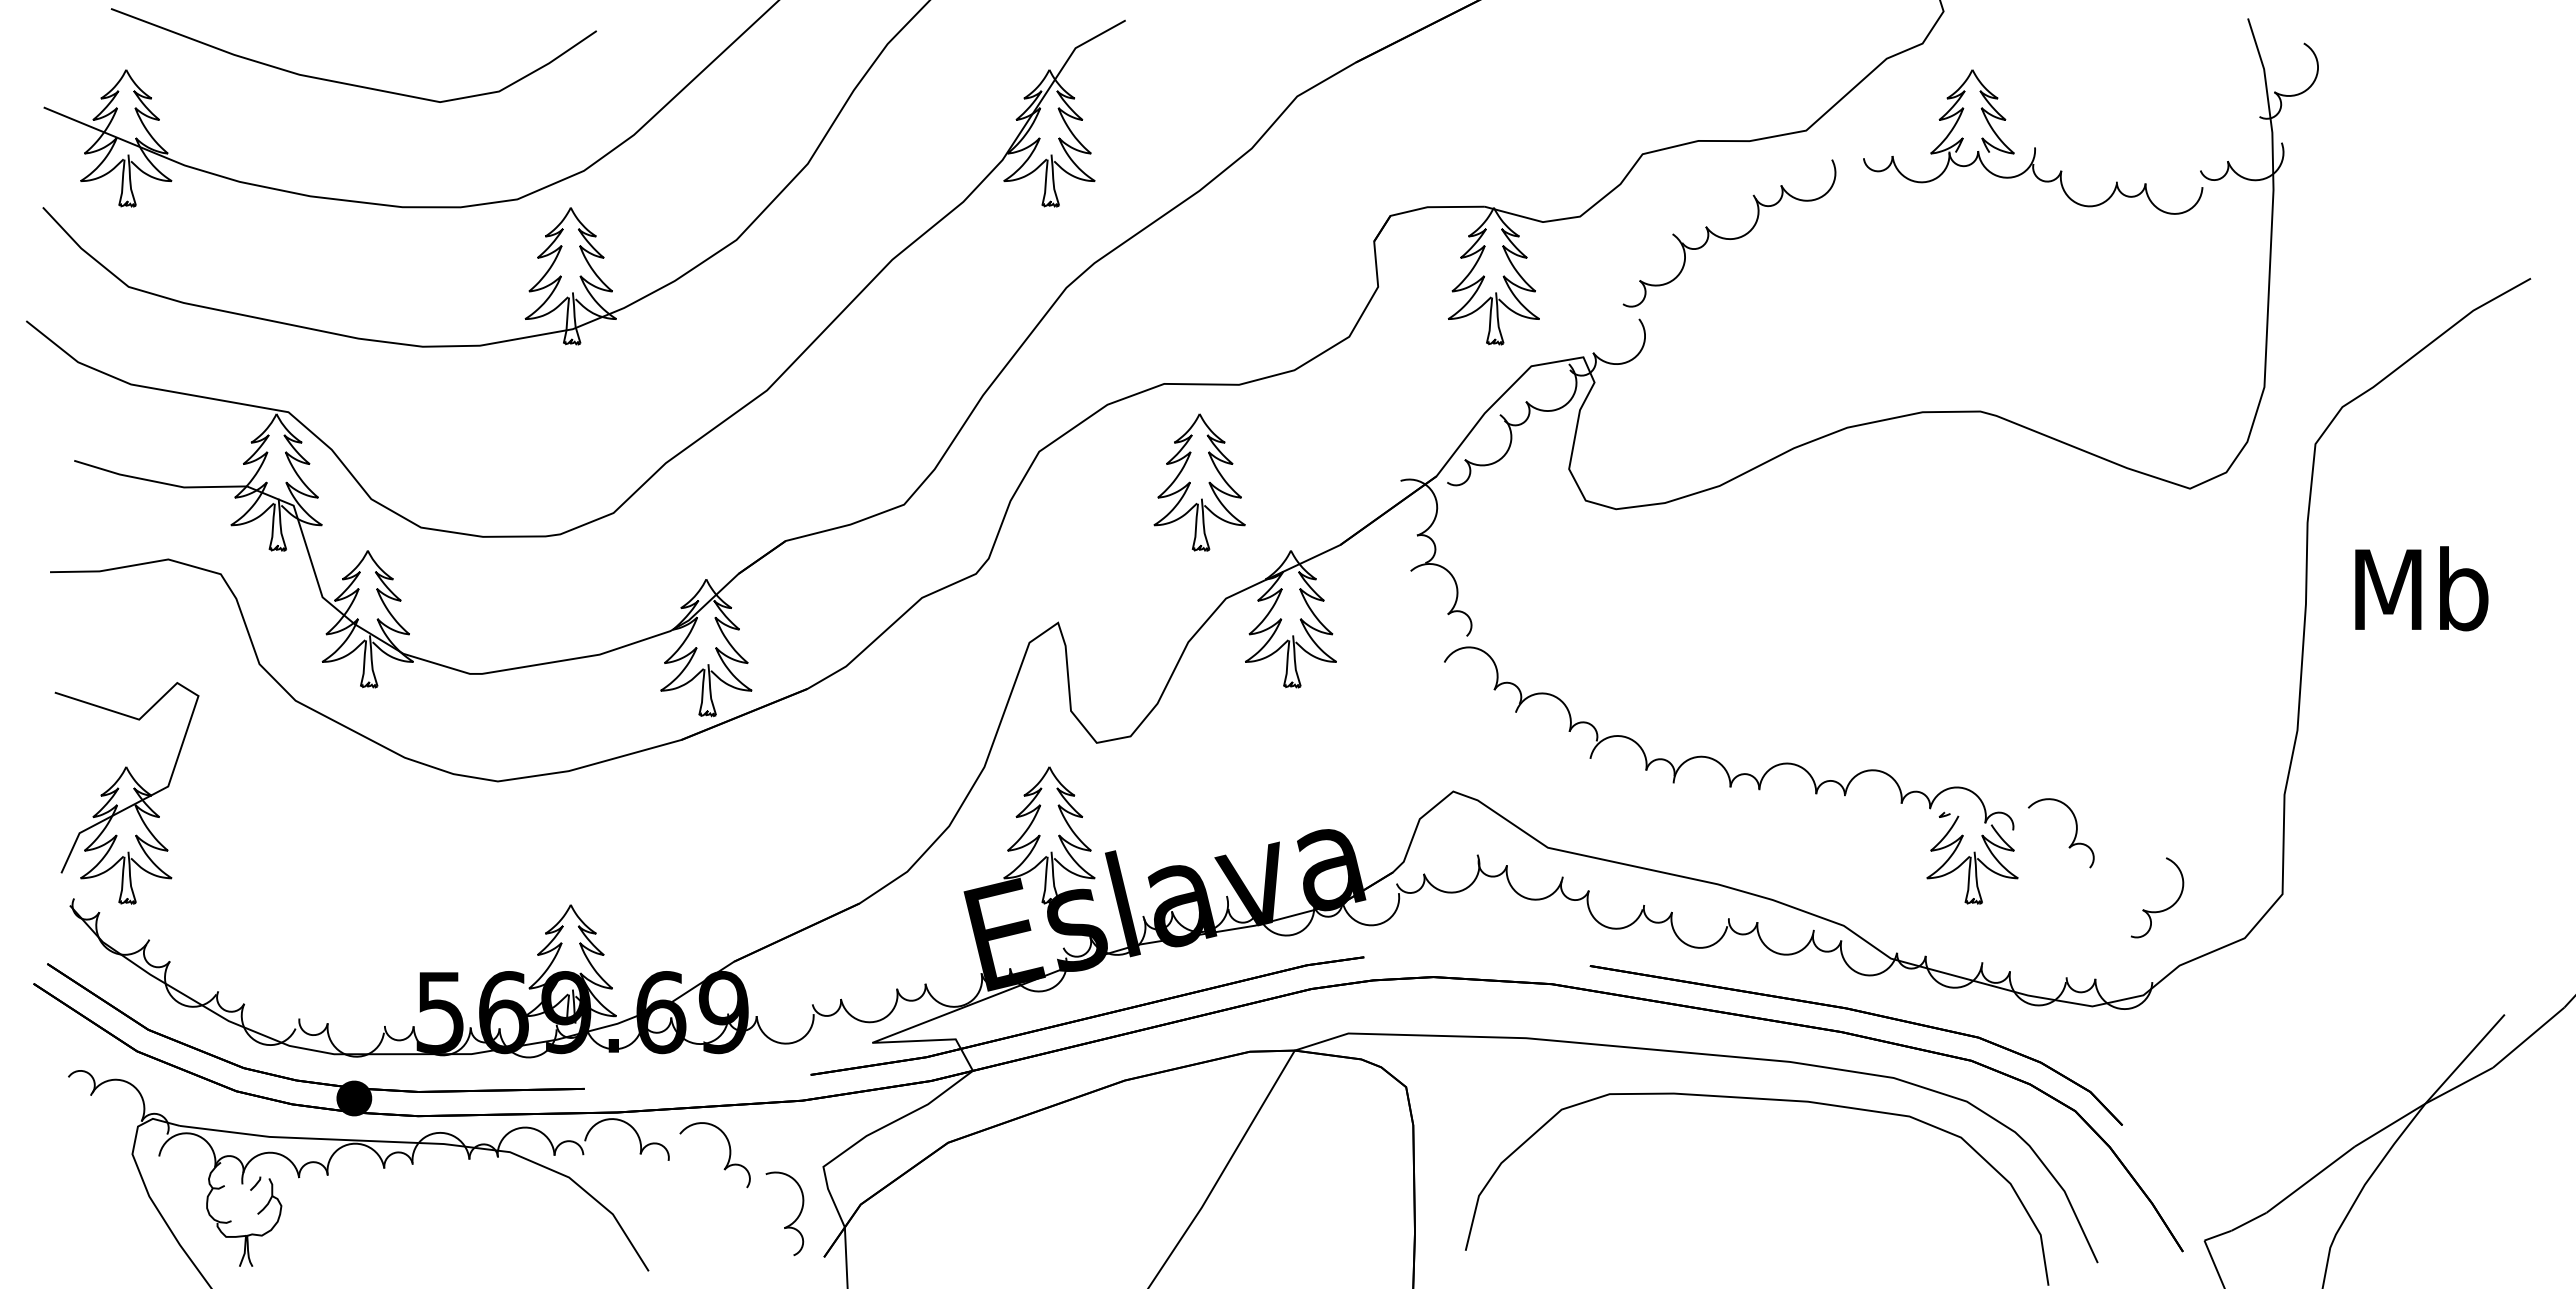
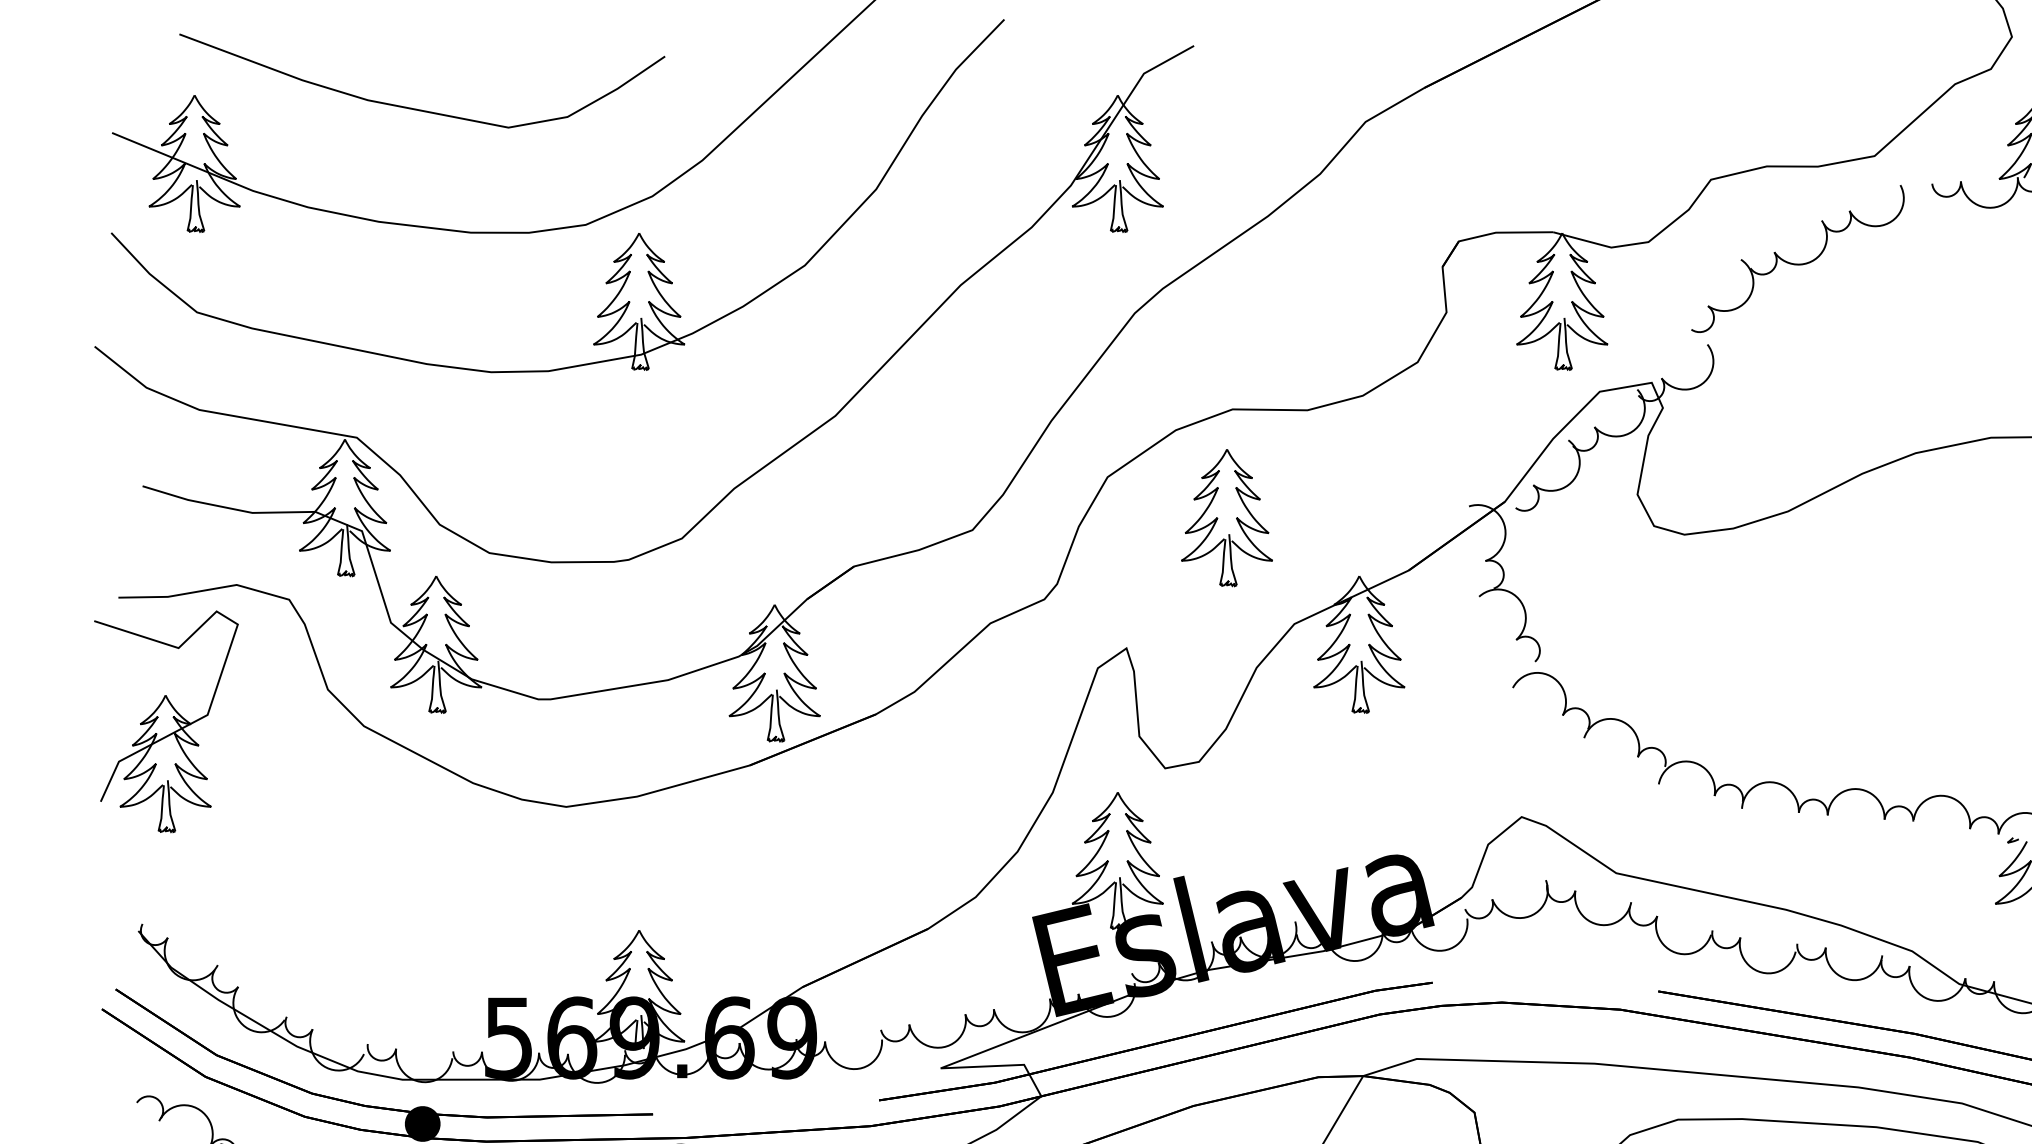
part: (1199, 482) -> (1226, 517), moved
part: (126, 793) -> (165, 721), moved

